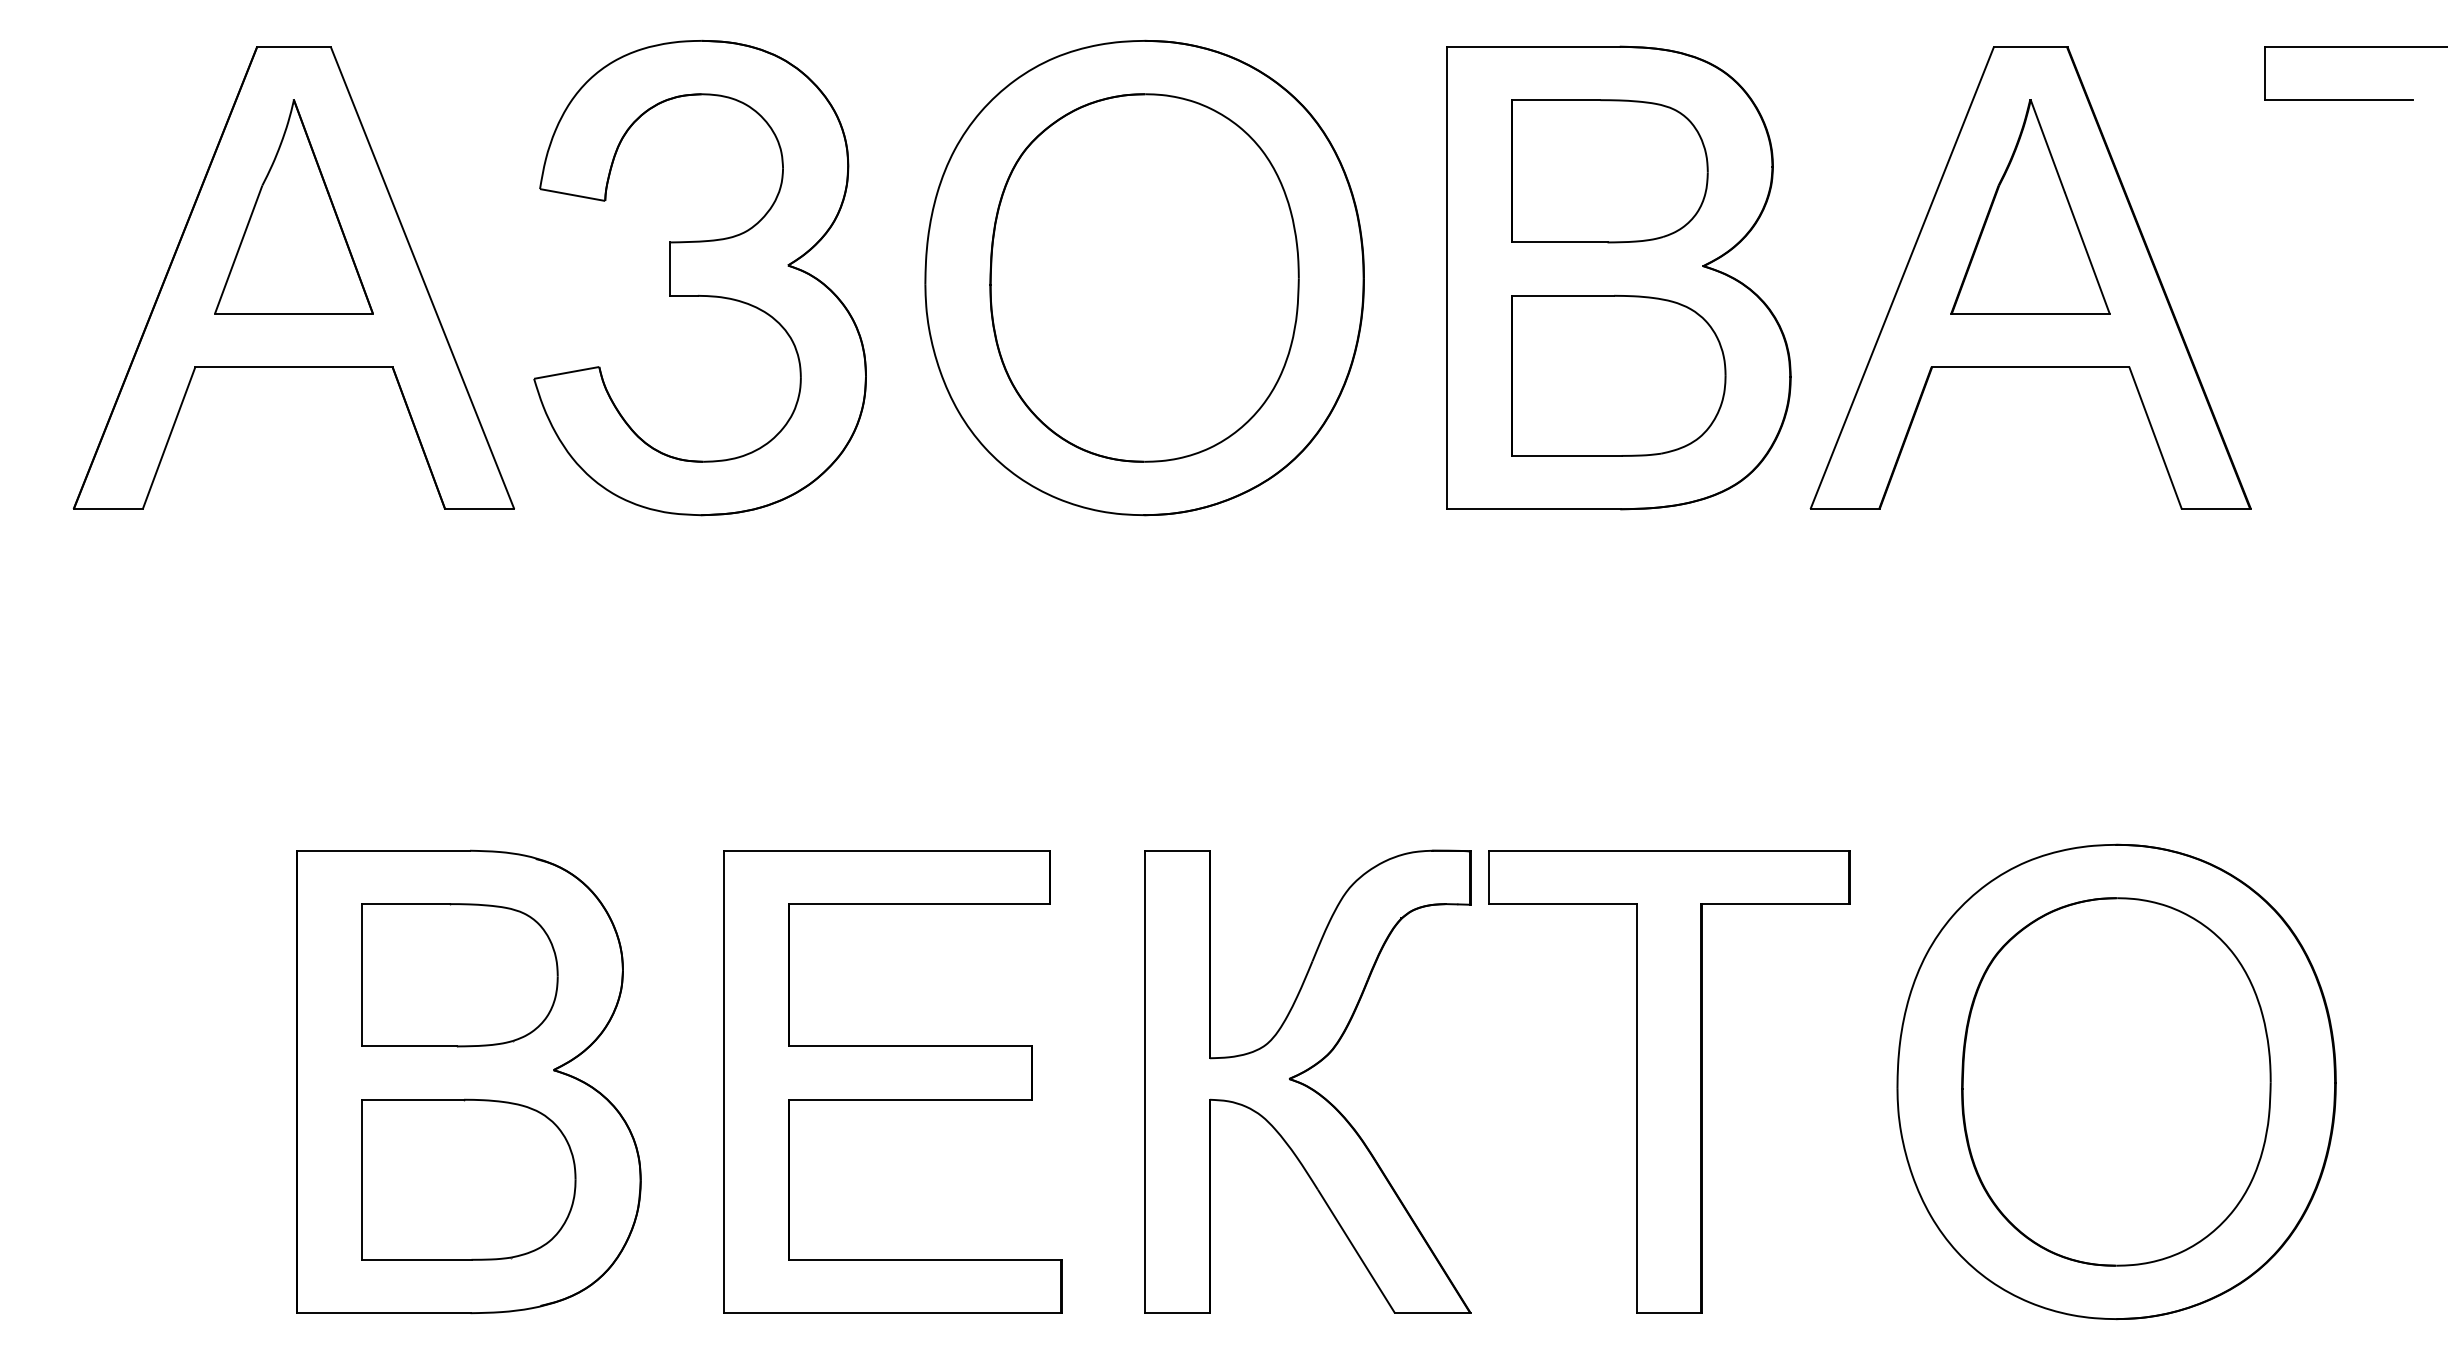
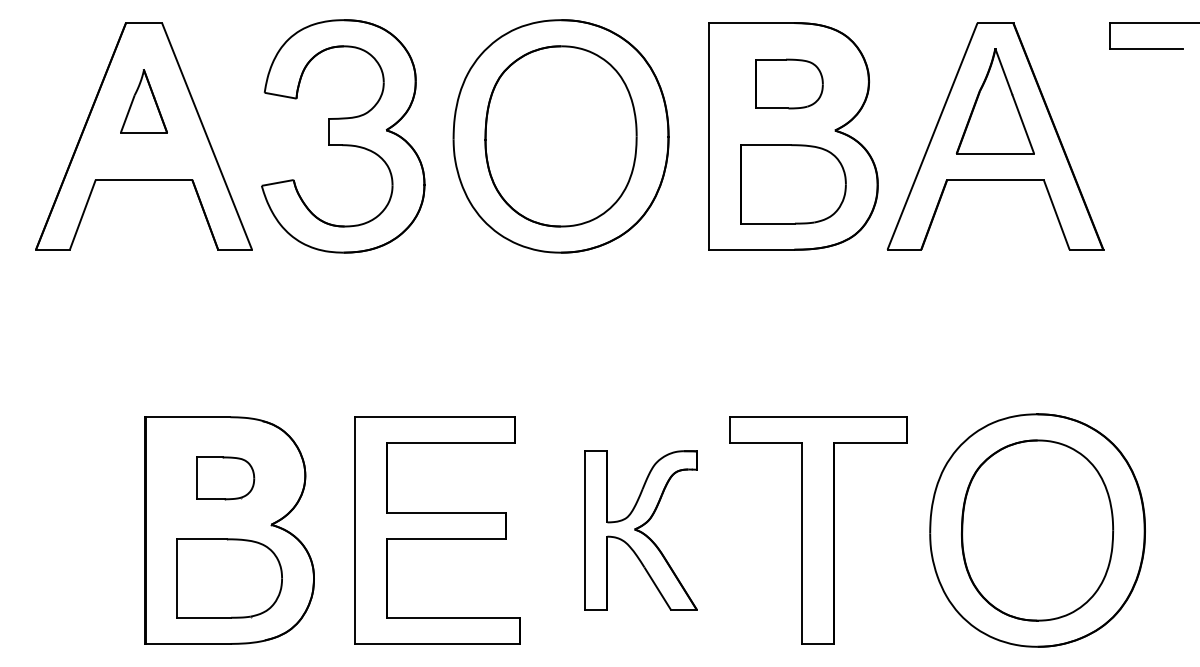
part: (1610, 170) -> (789, 83), size x0.7
part: (292, 206) -> (143, 101), size x0.6
part: (460, 975) -> (225, 478), size x0.6
part: (1306, 1081) -> (640, 530), size x0.7

